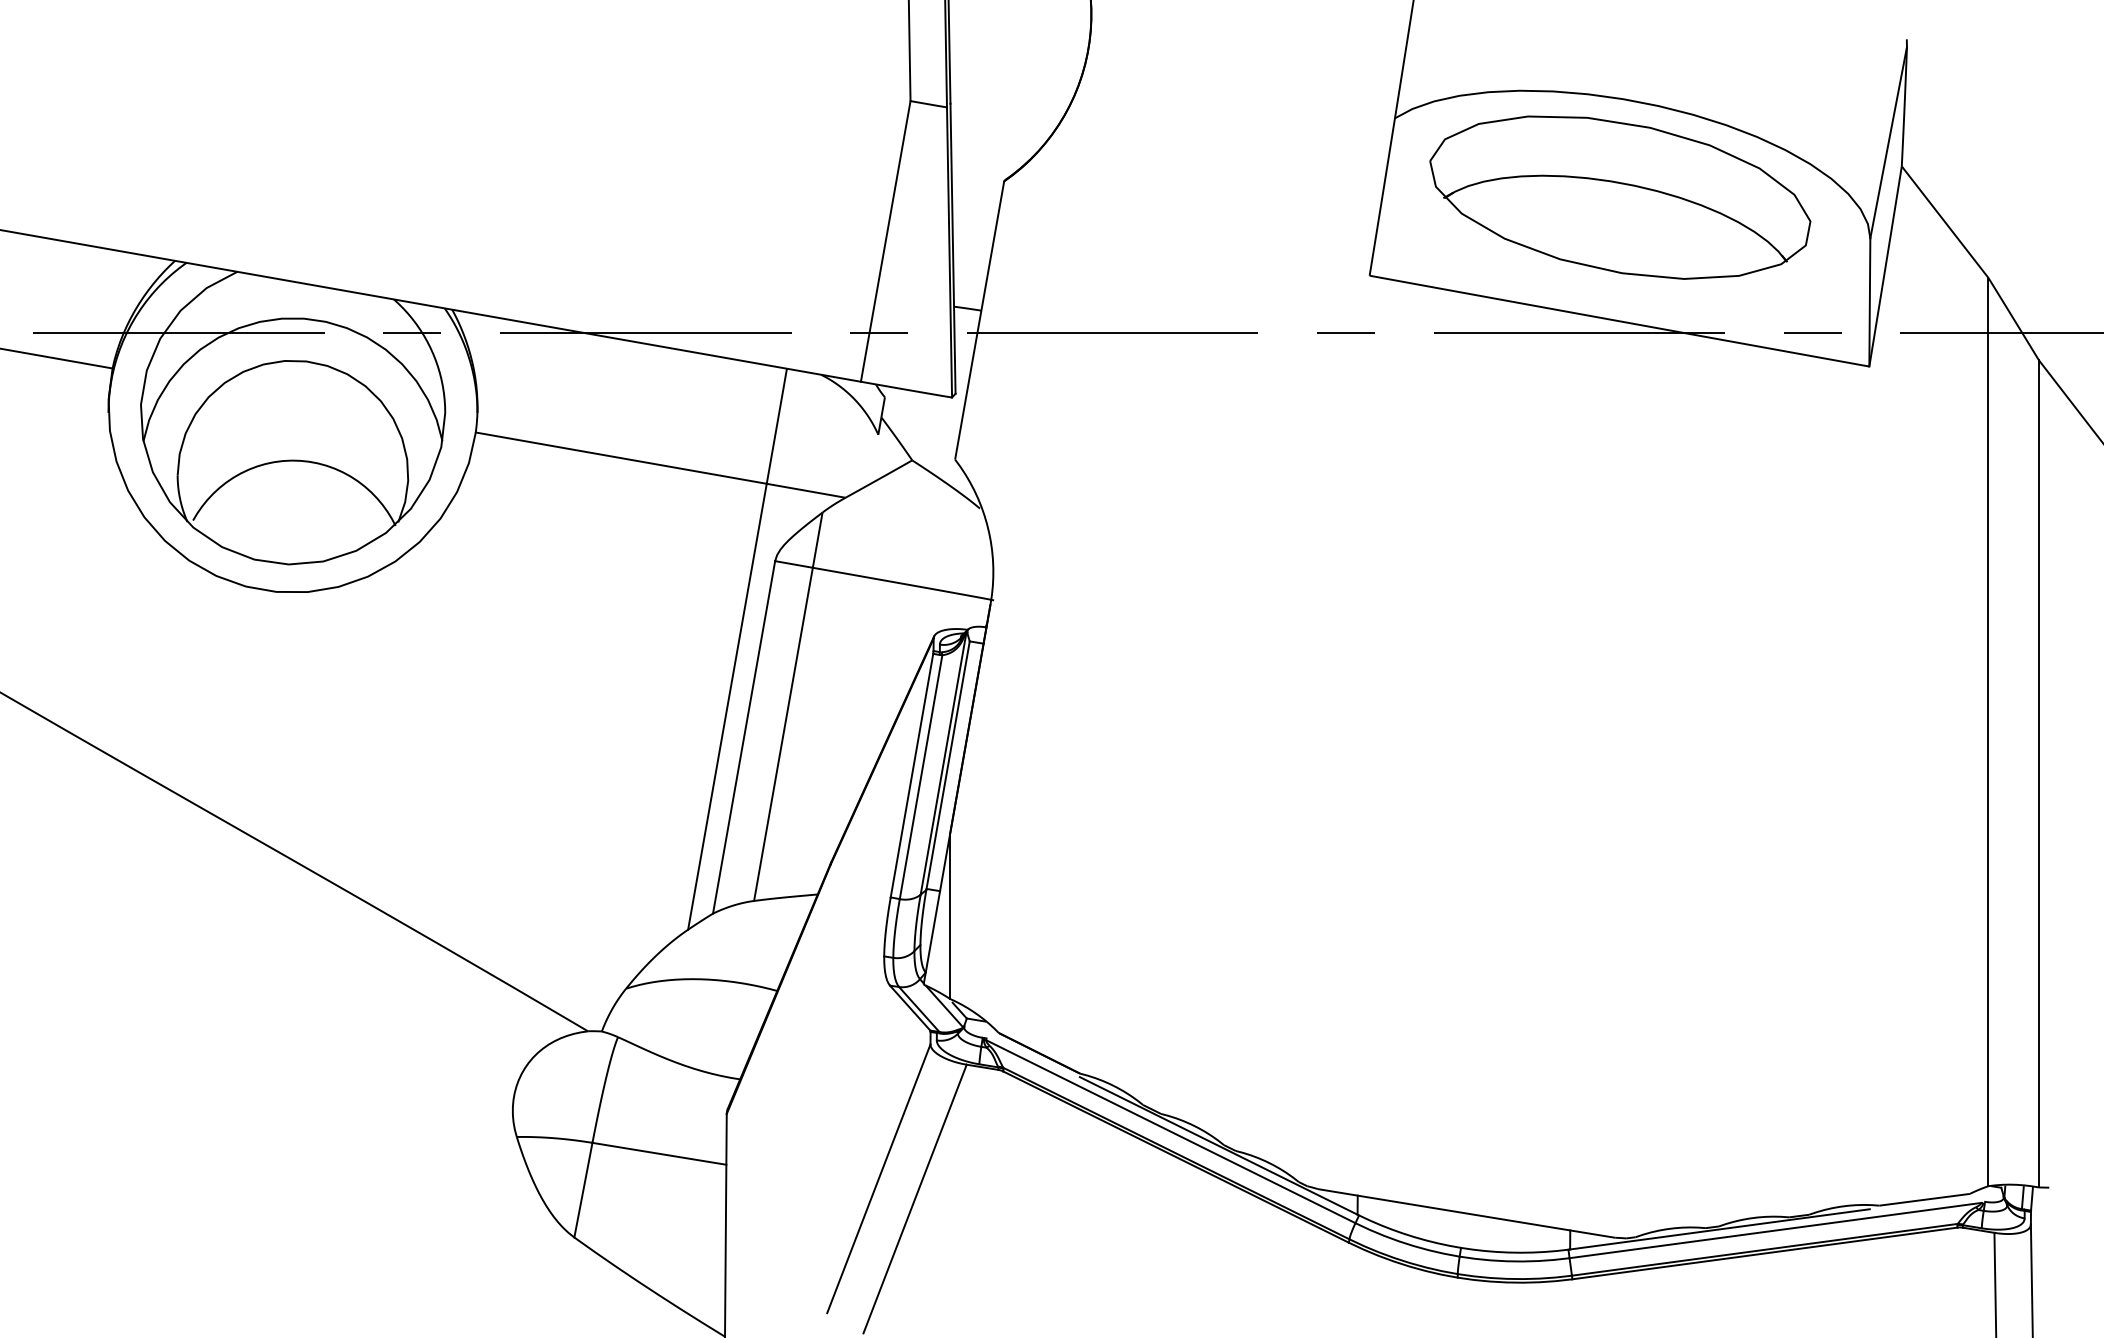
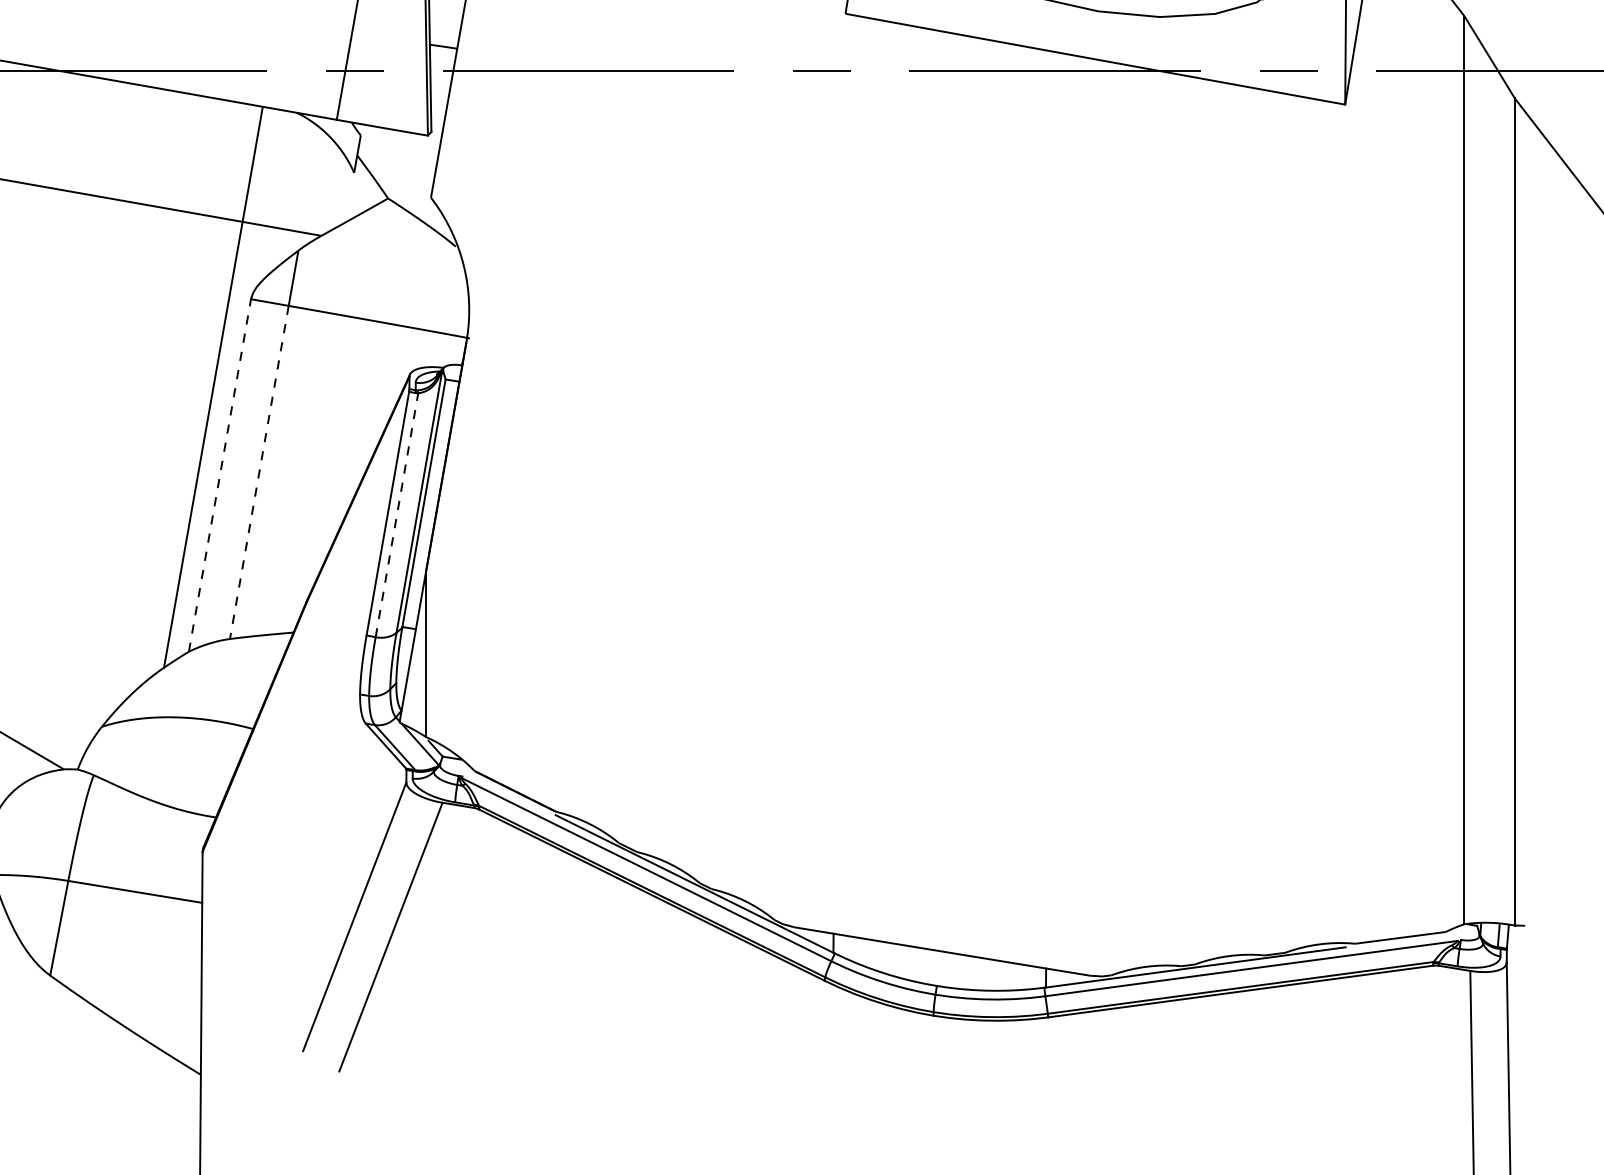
line: (783, 734) -> (259, 472), solid -> dashed
line: (744, 737) -> (220, 475), solid -> dashed
line: (921, 777) -> (397, 515), solid -> dashed

